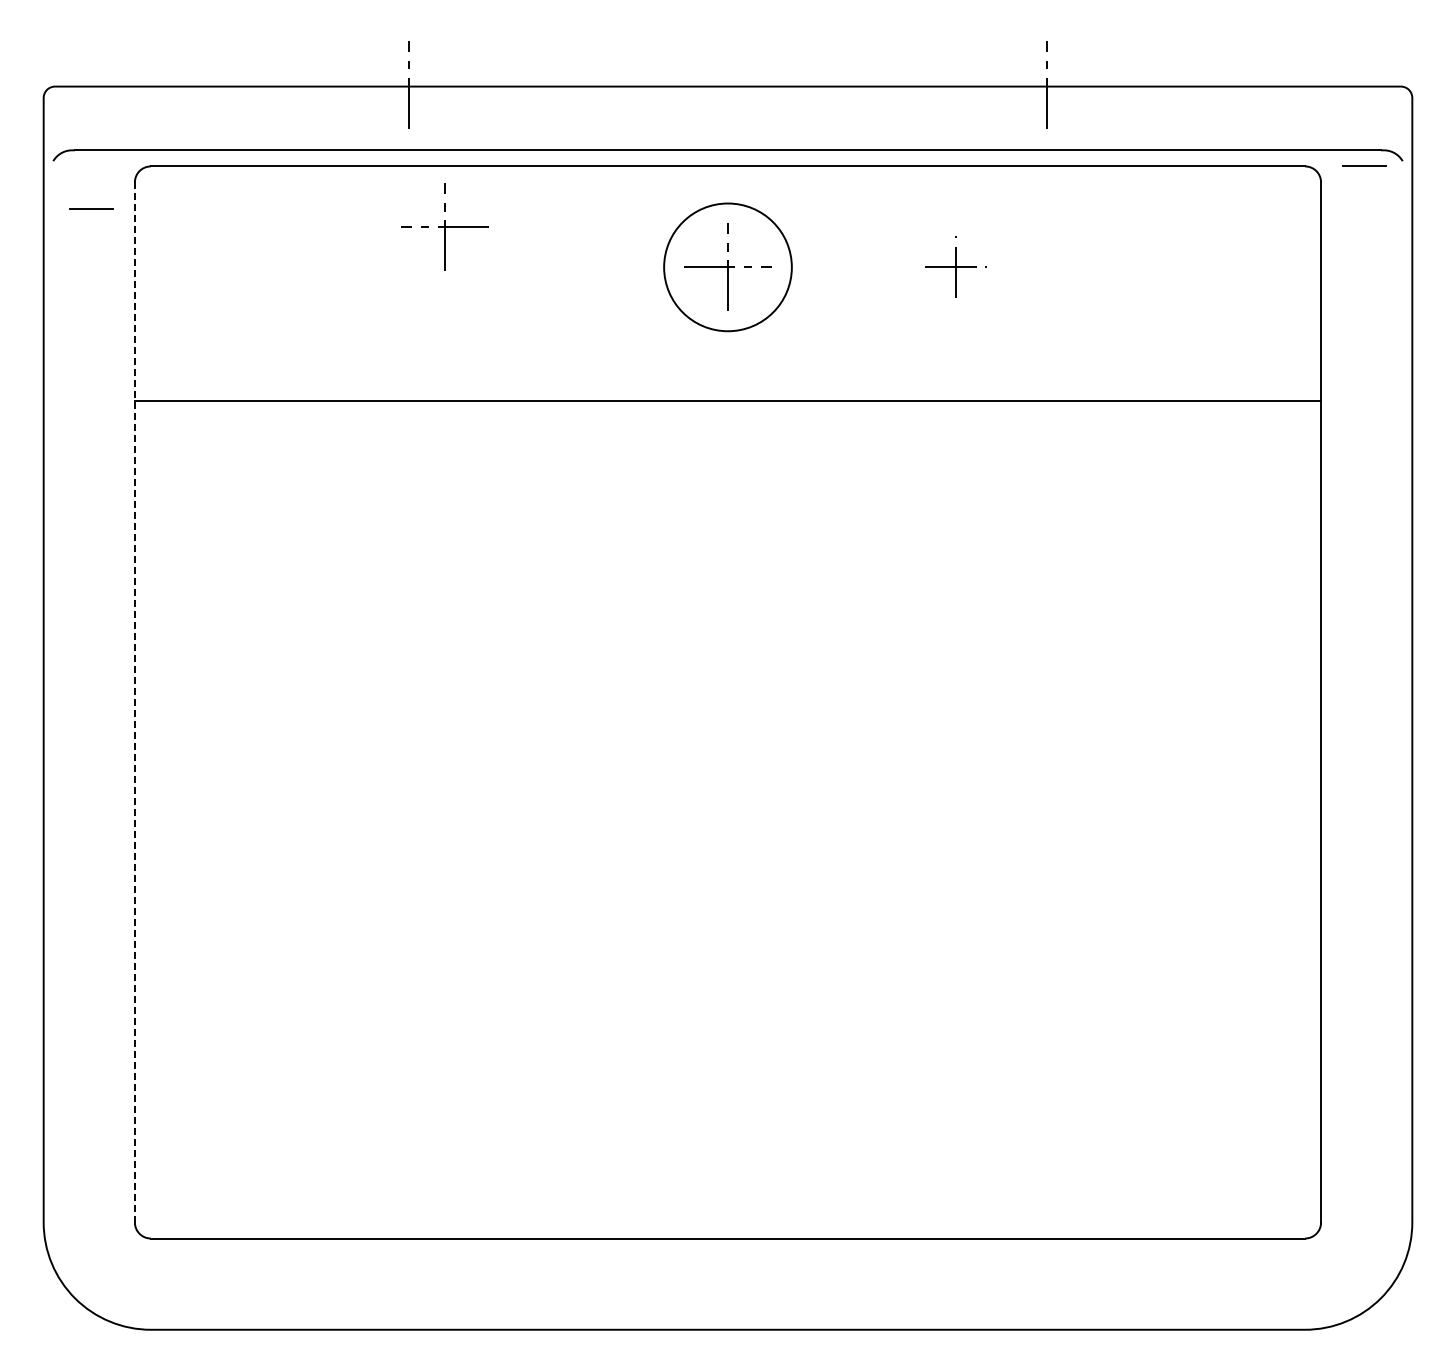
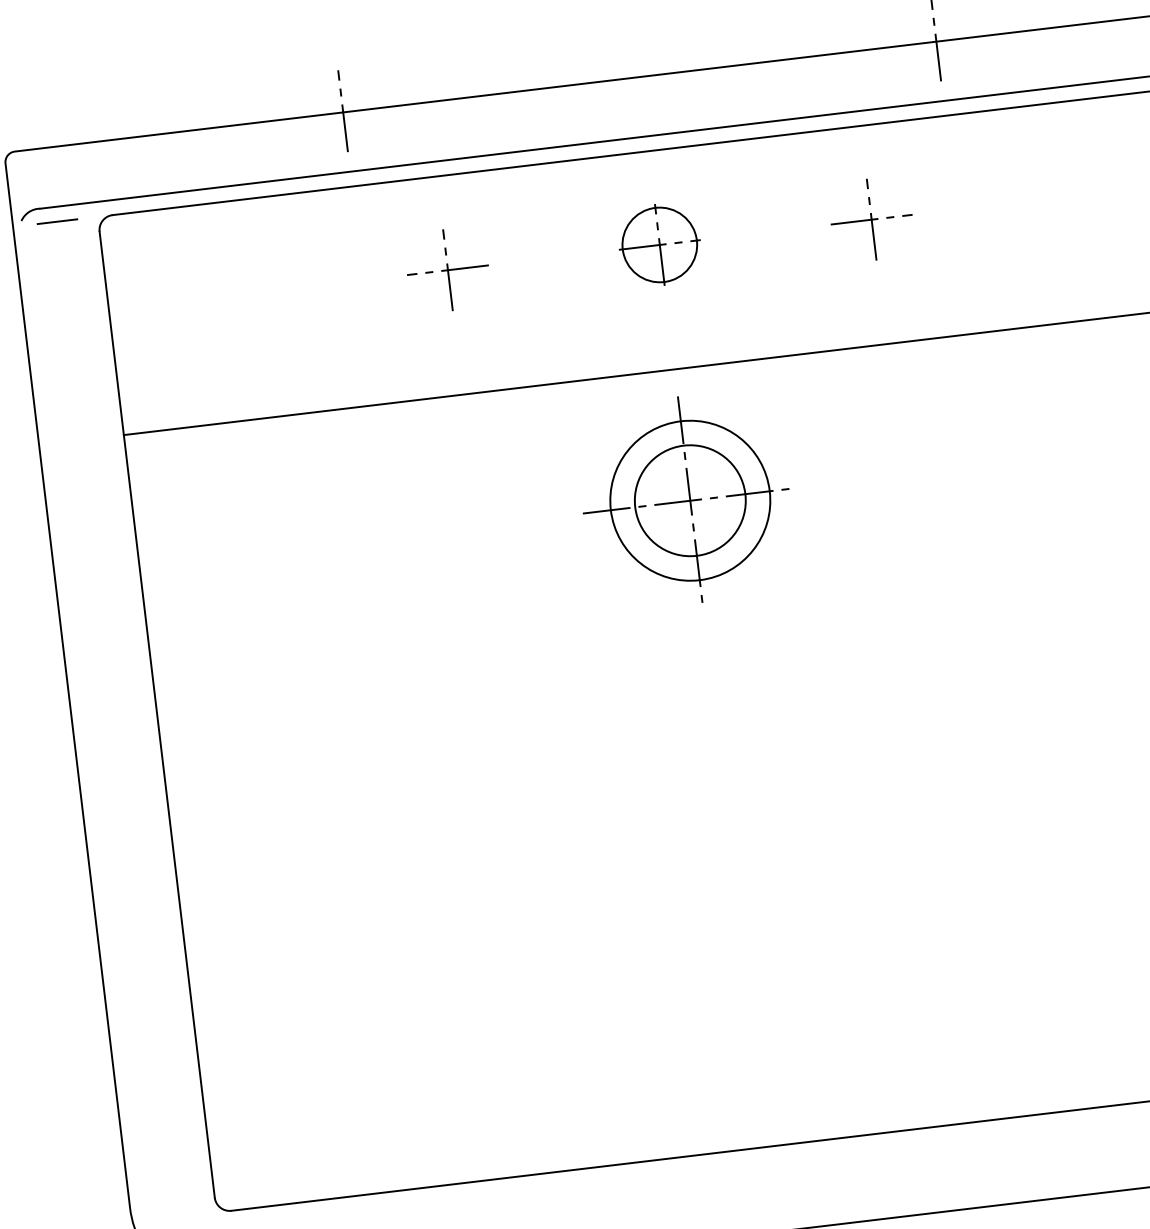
line: (91, 208) -> (57, 220), moved
part: (444, 226) -> (447, 269), moved
part: (955, 266) -> (871, 218), size x1.43
circle: (727, 267) -> (659, 245), size x0.62
part: (723, 541) -> (686, 500), added
line: (134, 702) -> (156, 714), dashed -> solid

